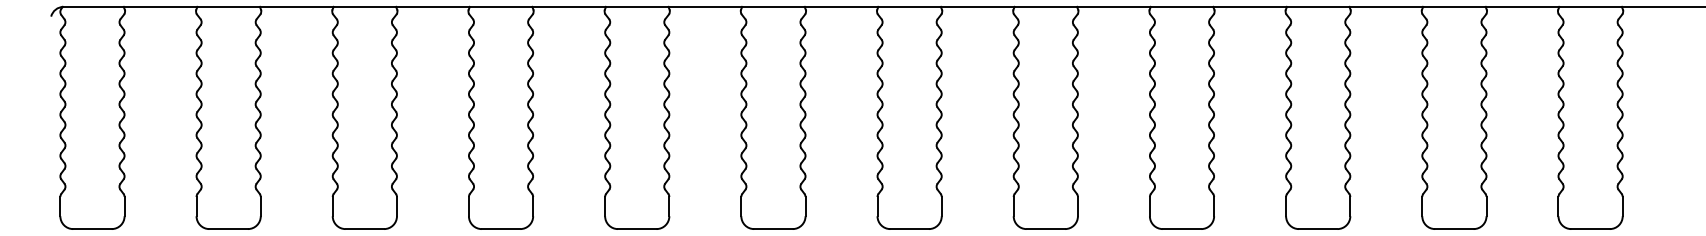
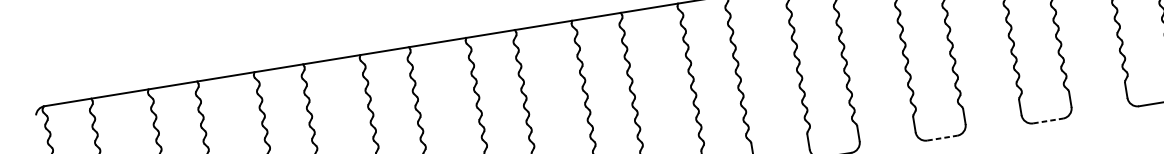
line: (1182, 229) -> (942, 138), solid -> dashed
line: (1318, 229) -> (1048, 121), solid -> dashed

